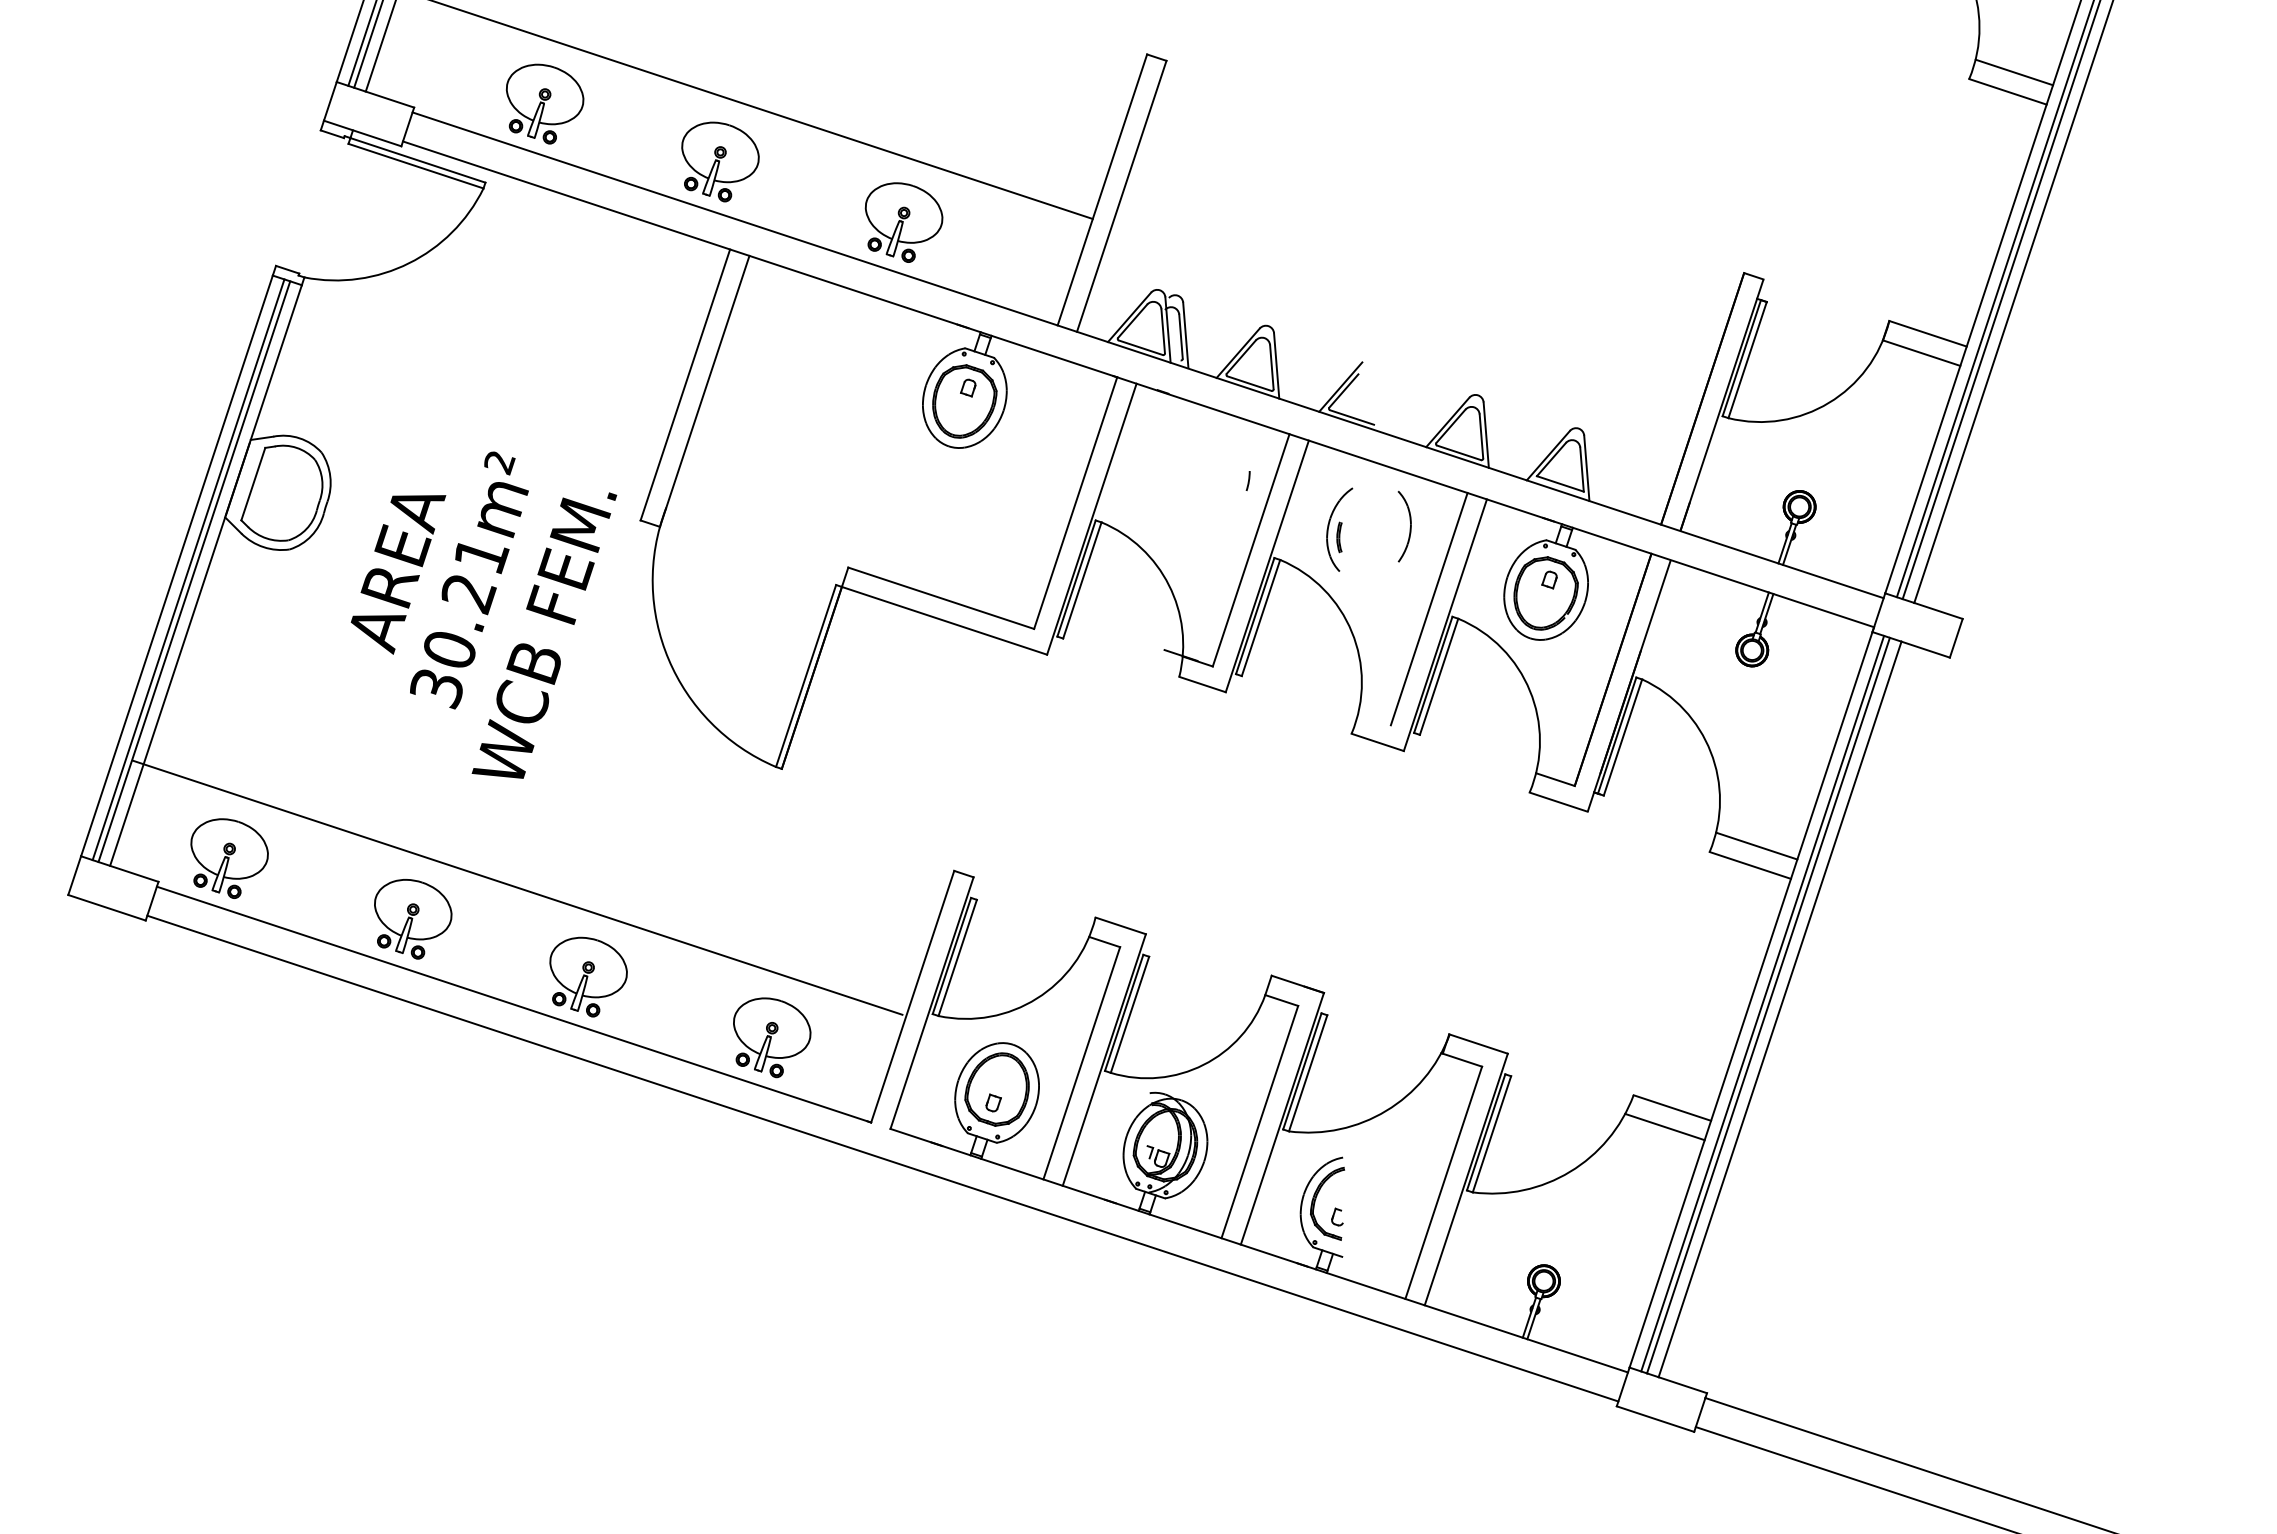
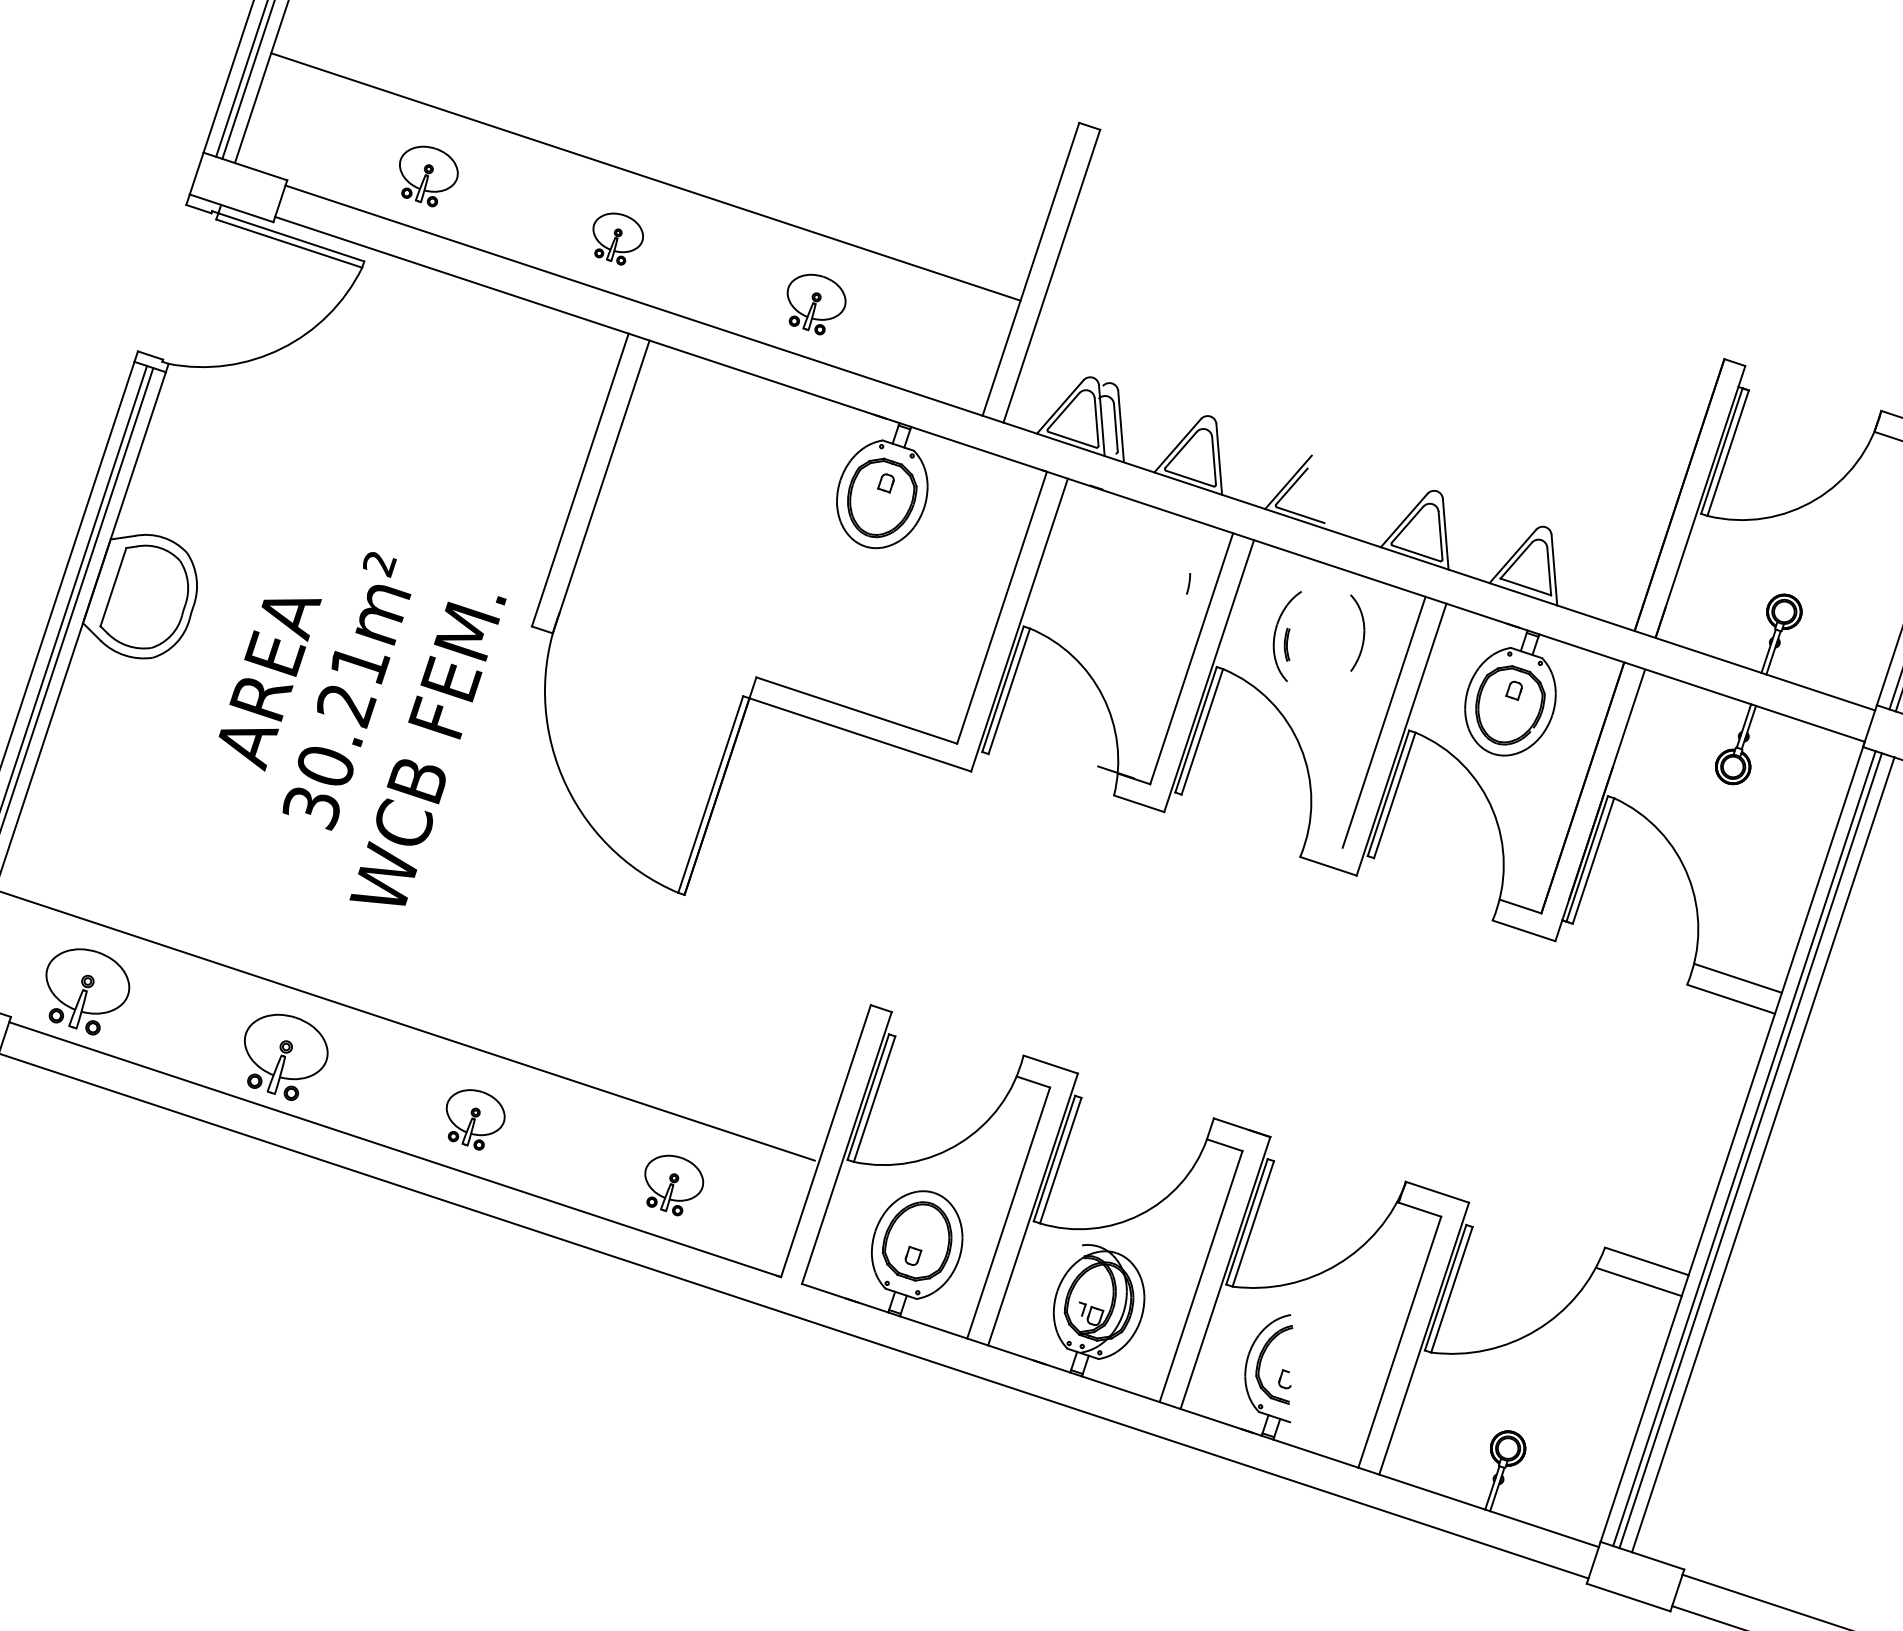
part: (545, 103) -> (429, 175), size x0.7
part: (720, 161) -> (618, 238), size x0.6
part: (903, 222) -> (816, 304), size x0.7
part: (588, 976) -> (475, 1119), size x0.7
part: (772, 1037) -> (674, 1185), size x0.7

